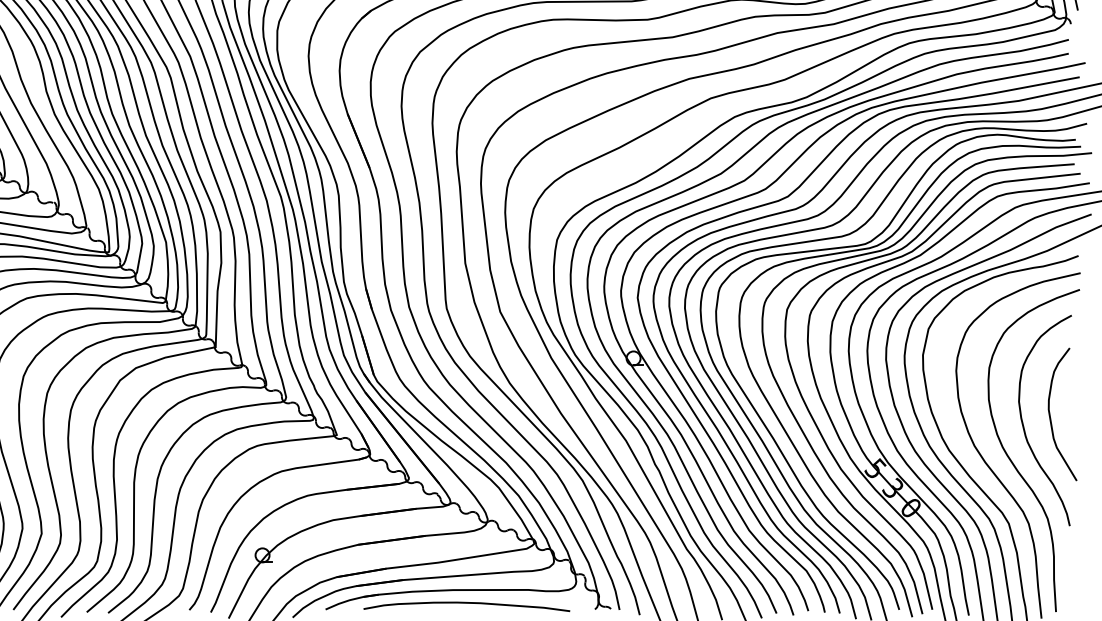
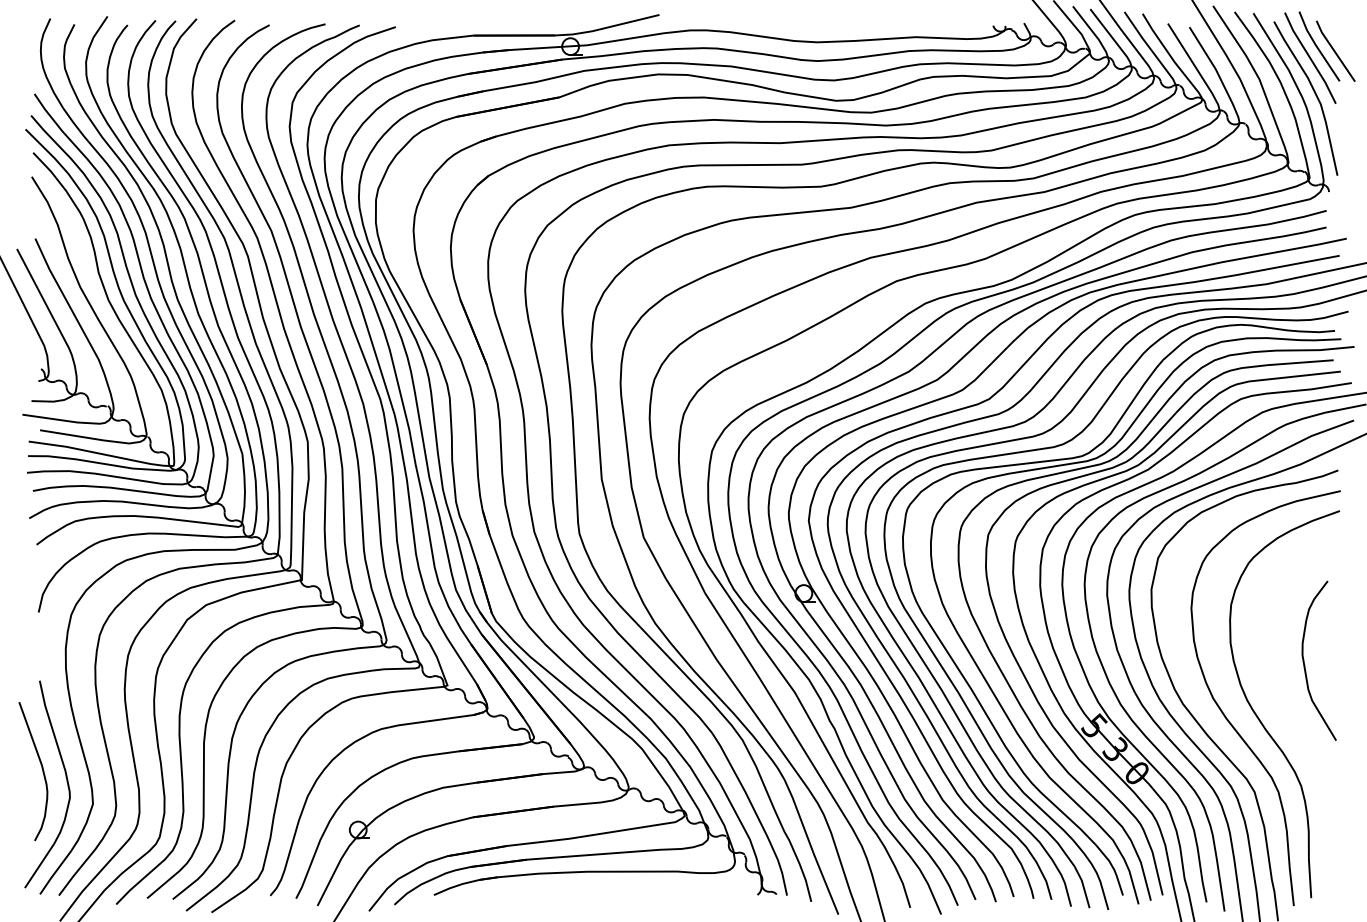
curve: (1023, 424) -> (1272, 672), removed
curve: (466, 603) -> (603, 887), removed

